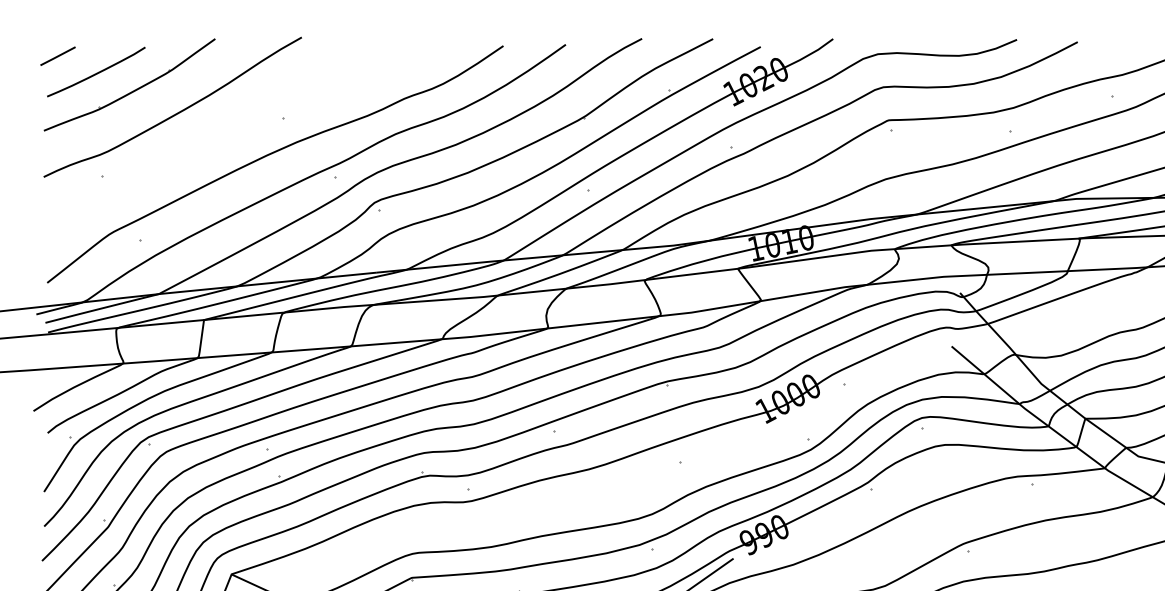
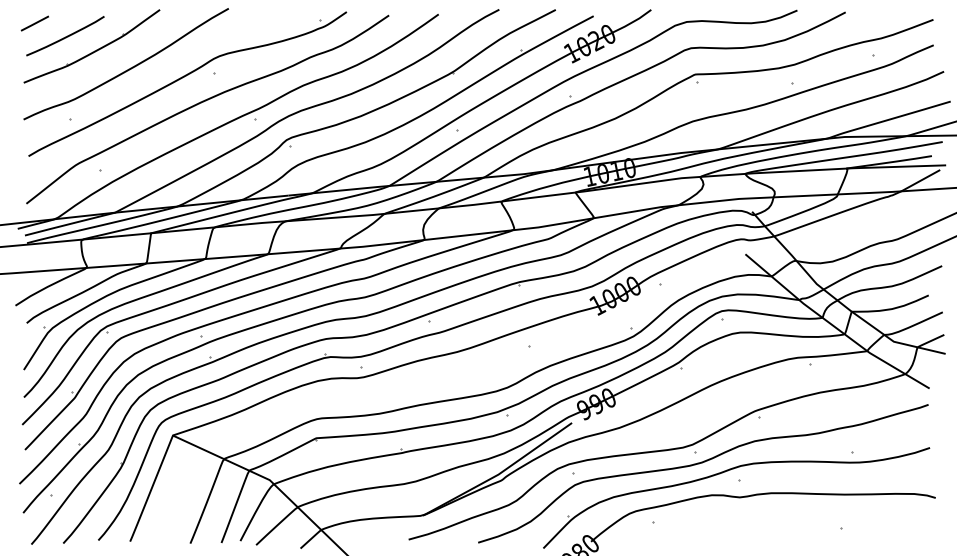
part: (246, 124) -> (184, 77), added

